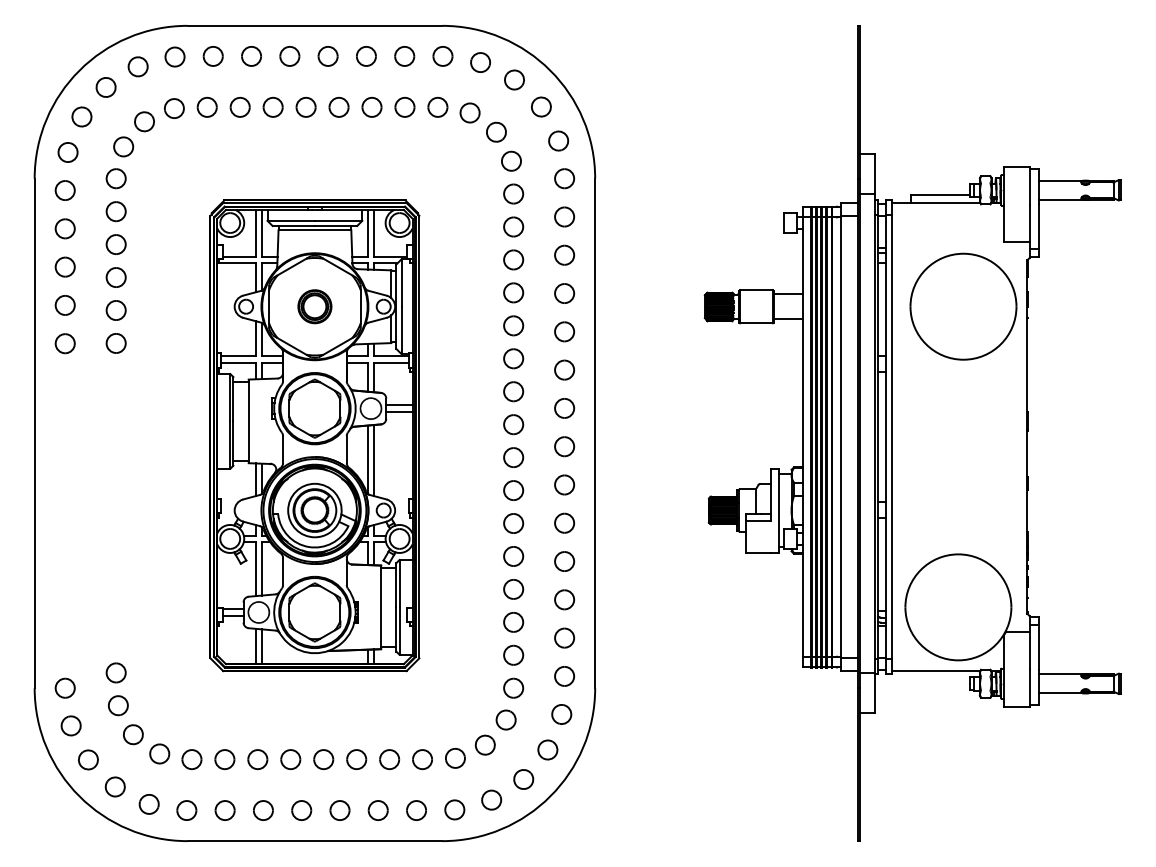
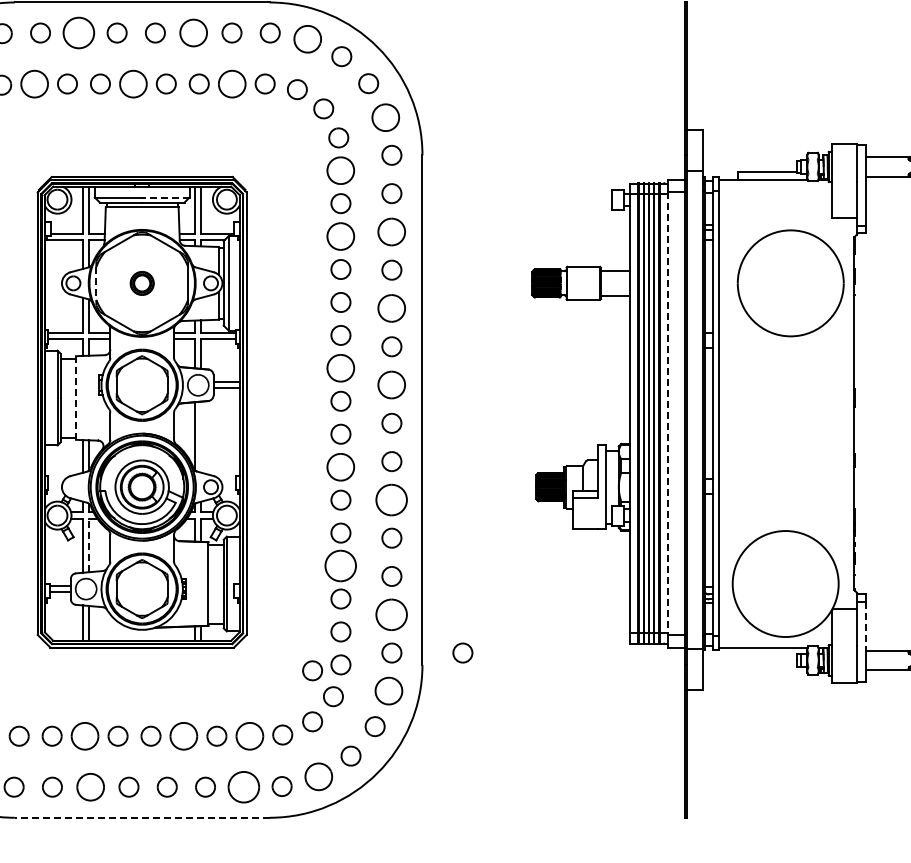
part: (251, 56) -> (78, 33), size x1.6
part: (366, 56) -> (193, 33), size x1.4
part: (480, 62) -> (307, 39), size x1.4
part: (206, 106) -> (33, 83), size x1.4
part: (305, 106) -> (132, 83), size x1.4
part: (404, 106) -> (231, 83), size x1.4
part: (558, 140) -> (385, 117), size x1.4
part: (513, 193) -> (340, 170), size x1.4
line: (338, 220) -> (165, 197), solid -> dashed
part: (564, 254) -> (391, 231), size x1.4
part: (513, 259) -> (340, 236), size x1.4
line: (269, 306) -> (96, 283), solid -> dashed
part: (314, 306) -> (141, 283), size x0.7
part: (564, 331) -> (391, 308), size x1.4
part: (513, 391) -> (340, 368), size x1.4
part: (564, 408) -> (391, 385), size x1.4
line: (248, 421) -> (75, 398), solid -> dashed
line: (841, 437) -> (668, 414), solid -> dashed
line: (374, 460) -> (201, 437), removed
part: (513, 490) -> (340, 467), size x1.4
part: (564, 522) -> (391, 499), size x1.6
line: (262, 568) -> (89, 545), solid -> dashed
part: (513, 589) -> (340, 566), size x1.6
part: (564, 637) -> (391, 614), size x1.6
line: (1038, 647) -> (865, 624), solid -> dashed
part: (635, 676) -> (462, 653), added
part: (484, 693) -> (311, 670), added
part: (561, 714) -> (388, 691), size x1.4
part: (257, 759) -> (84, 736), size x1.4
part: (356, 759) -> (183, 736), size x1.4
part: (422, 759) -> (249, 736), size x1.4
part: (491, 799) -> (318, 776), size x1.4
part: (263, 810) -> (90, 787), size x1.4
part: (416, 810) -> (243, 787), size x1.6
line: (314, 841) -> (141, 818), solid -> dashed

